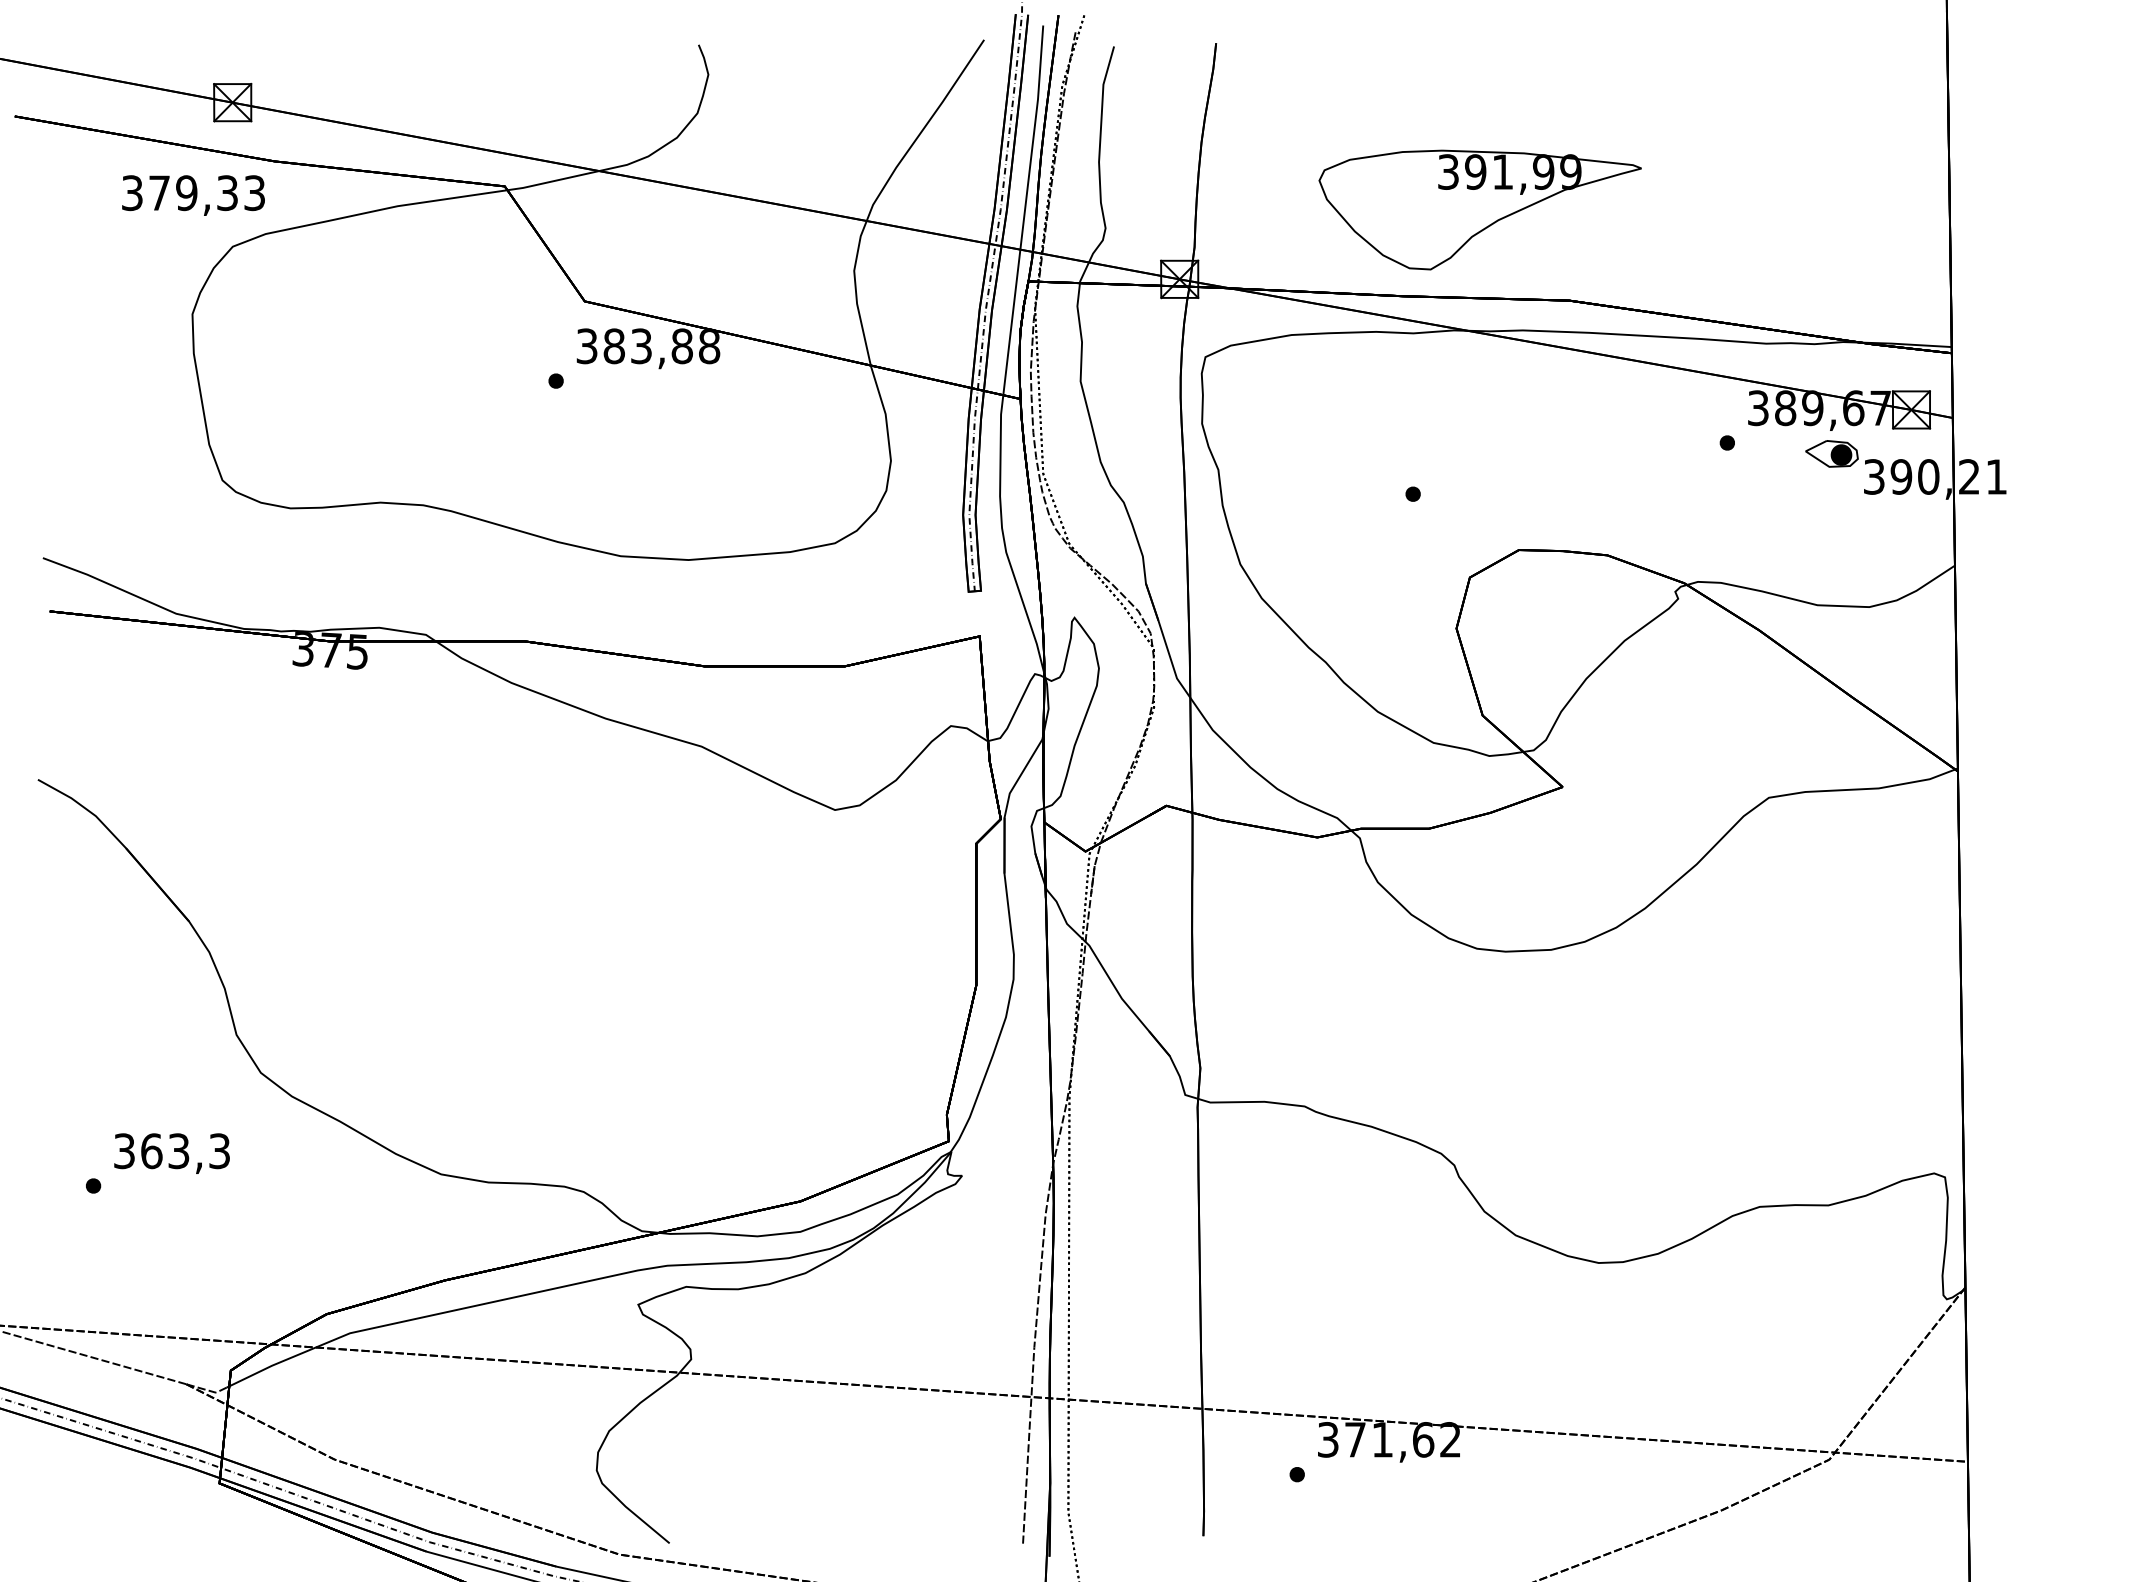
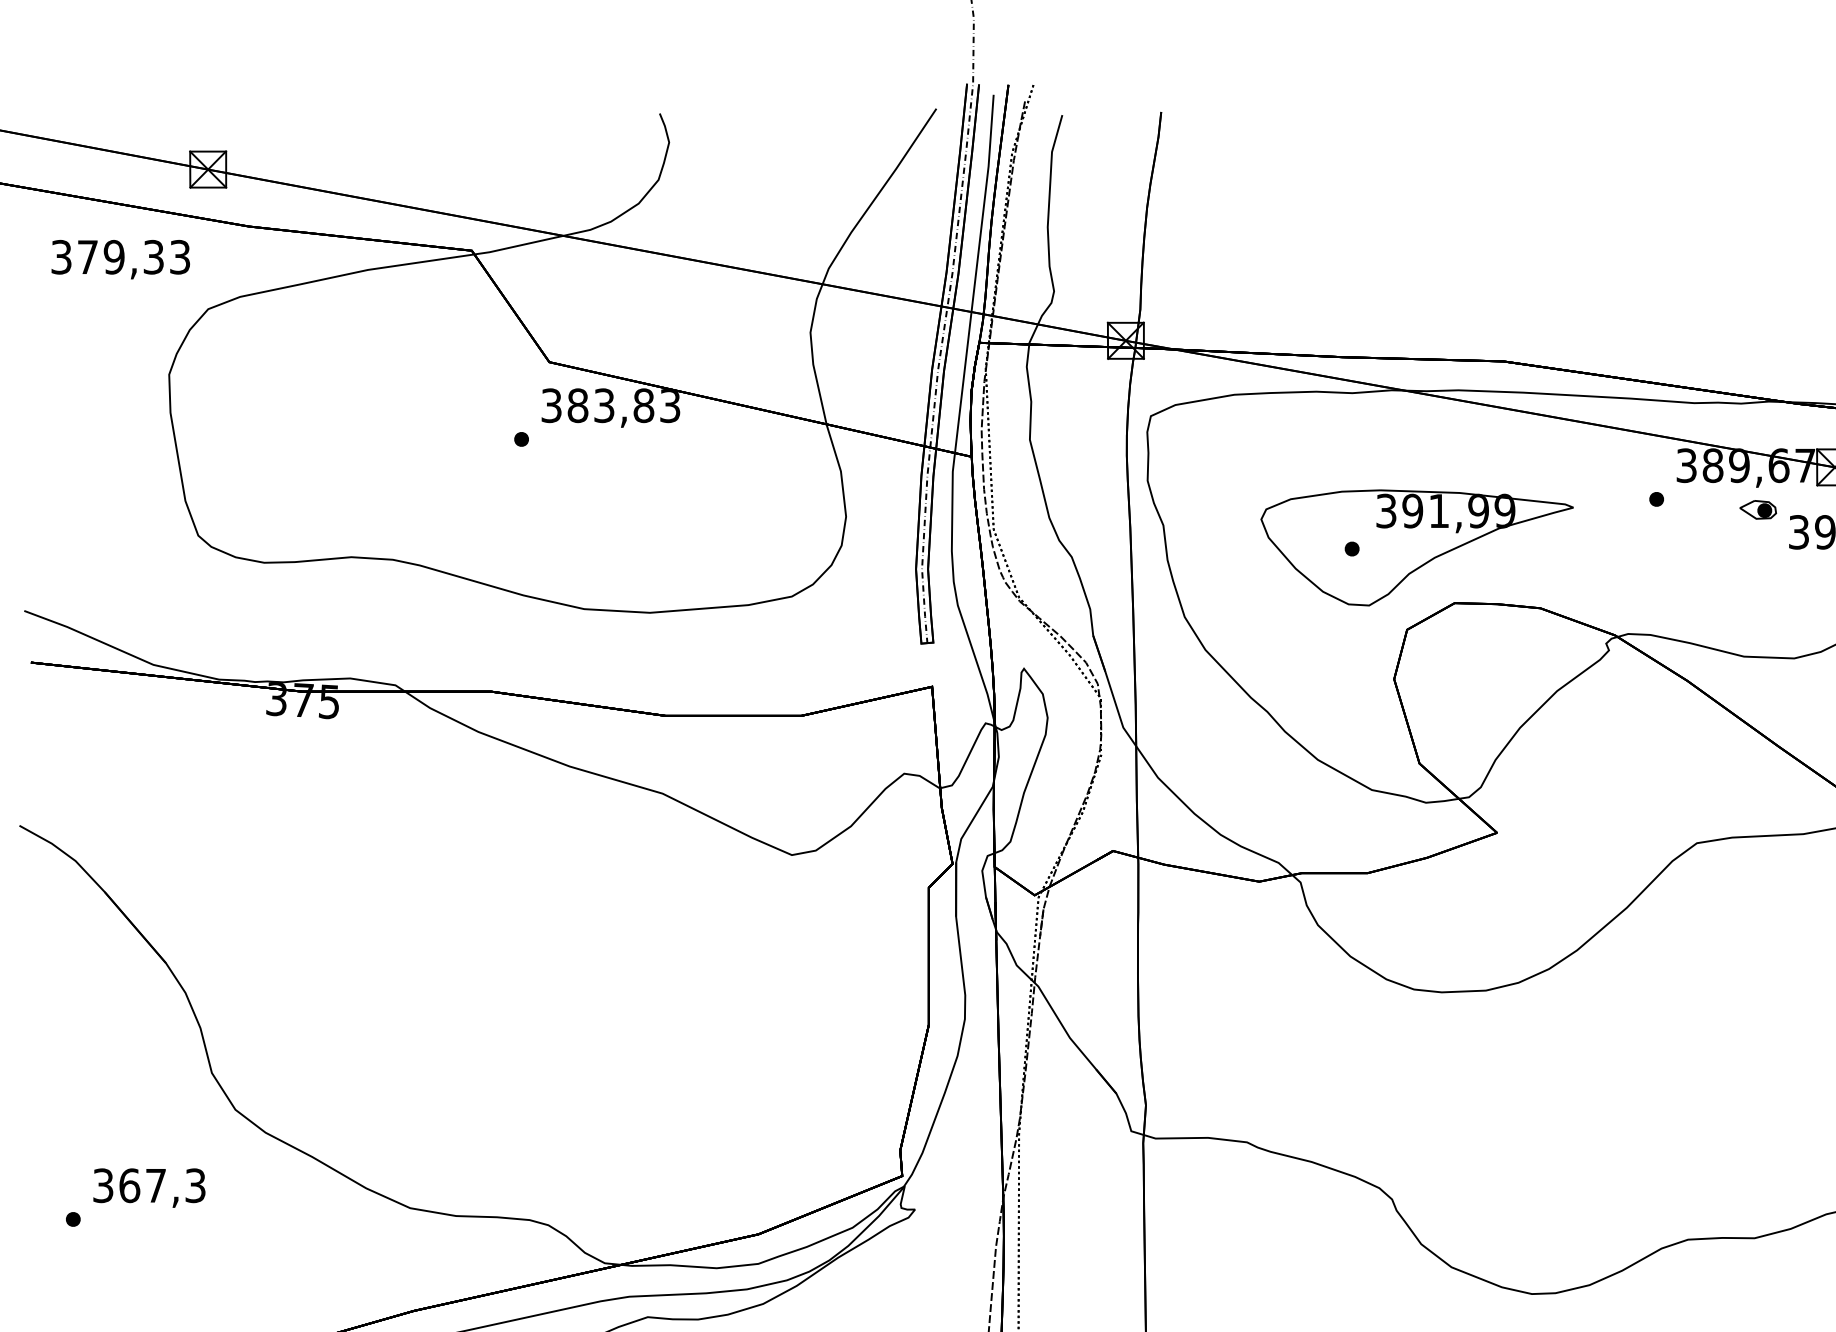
text: (193, 195) -> (120, 259), moved
part: (1479, 209) -> (1416, 547), moved
text: (709, 346) -> (670, 405), 383,88 -> 383,83
part: (1832, 453) -> (1758, 509), size x0.71
text: (178, 1151) -> (155, 1186), 363,3 -> 367,3

